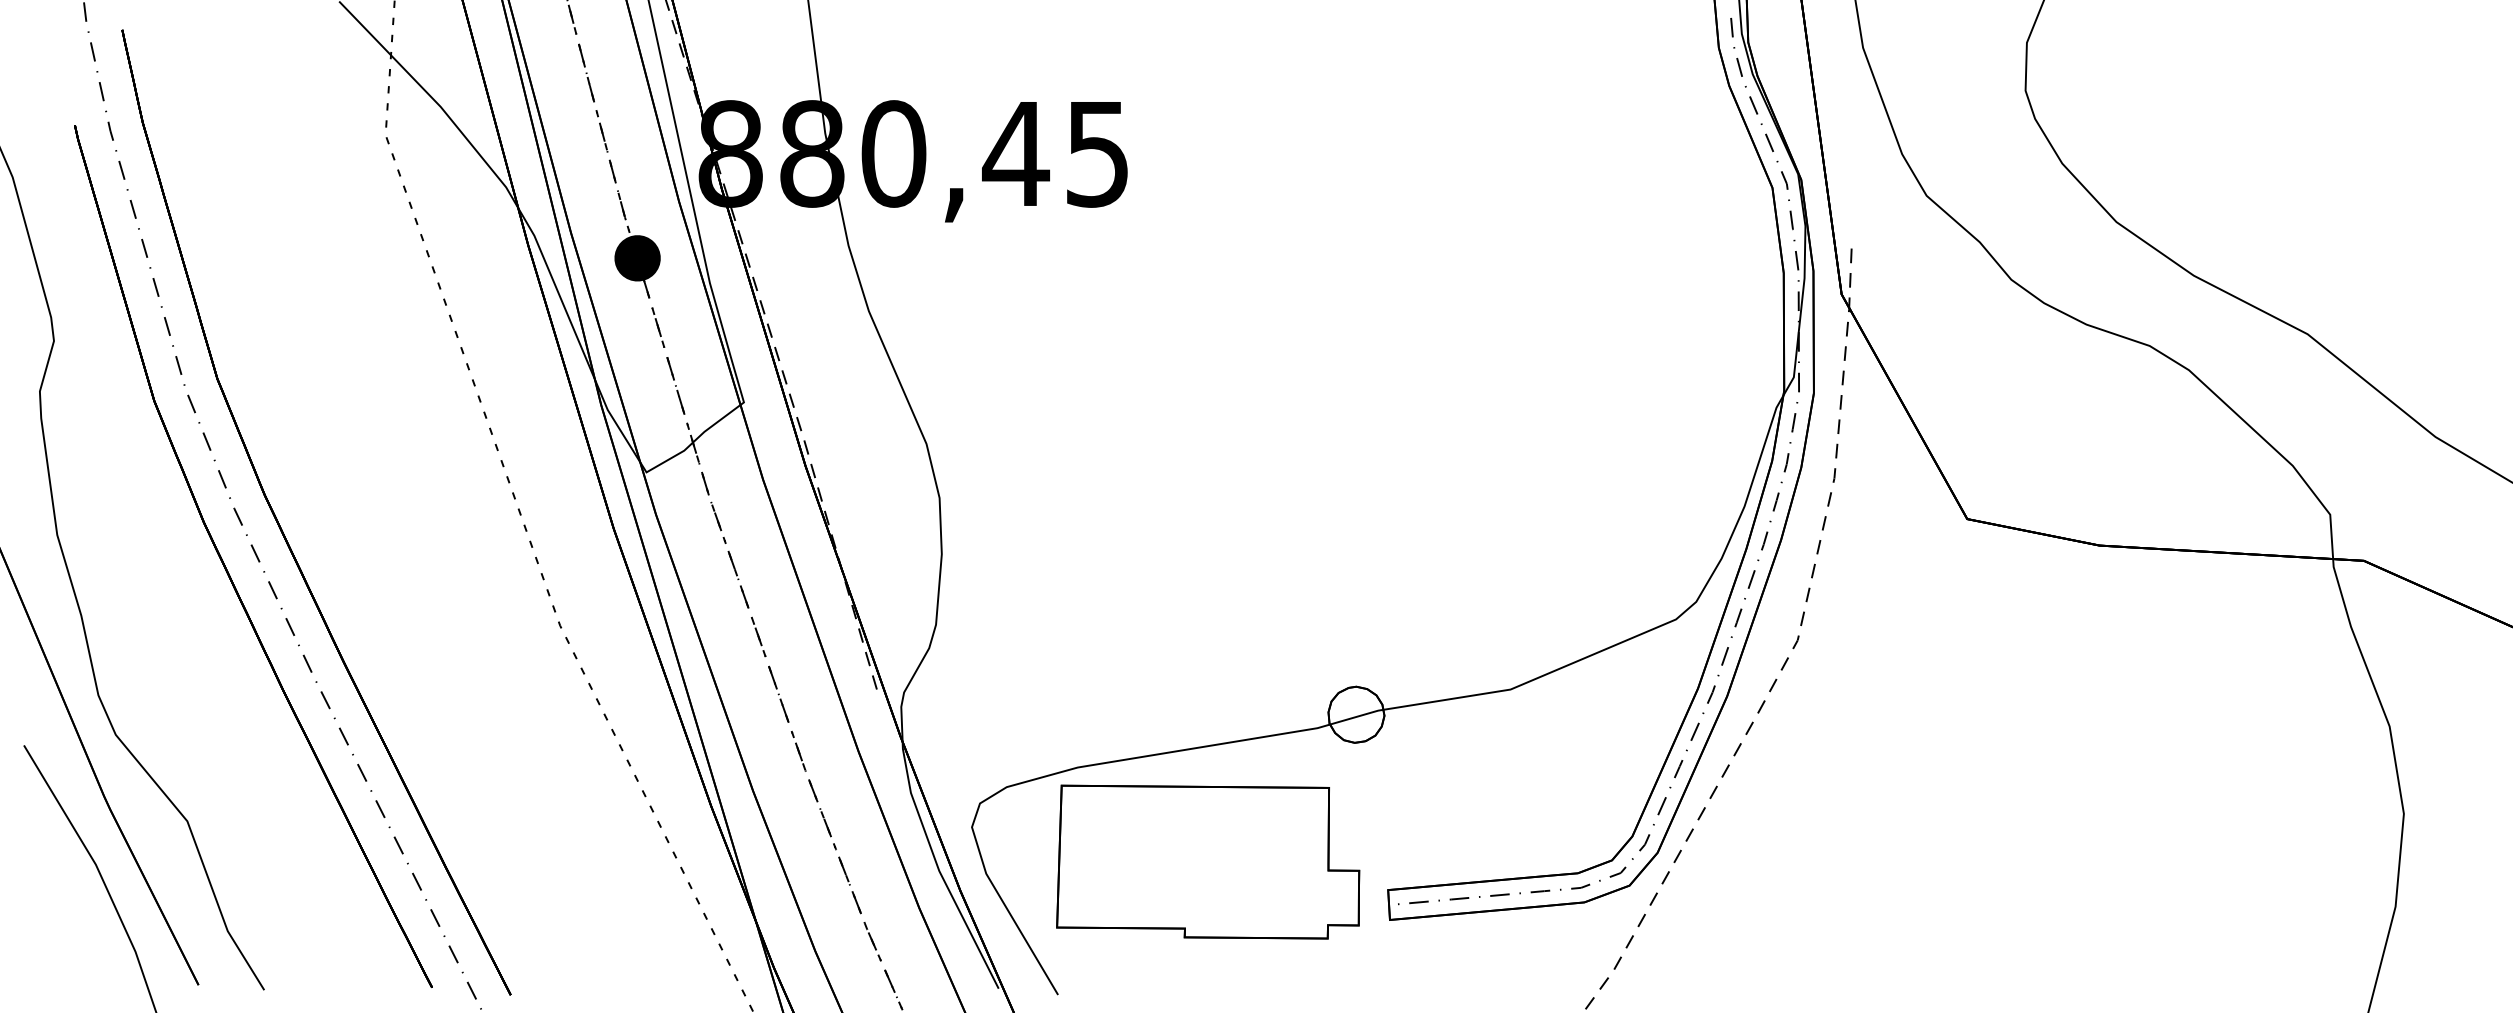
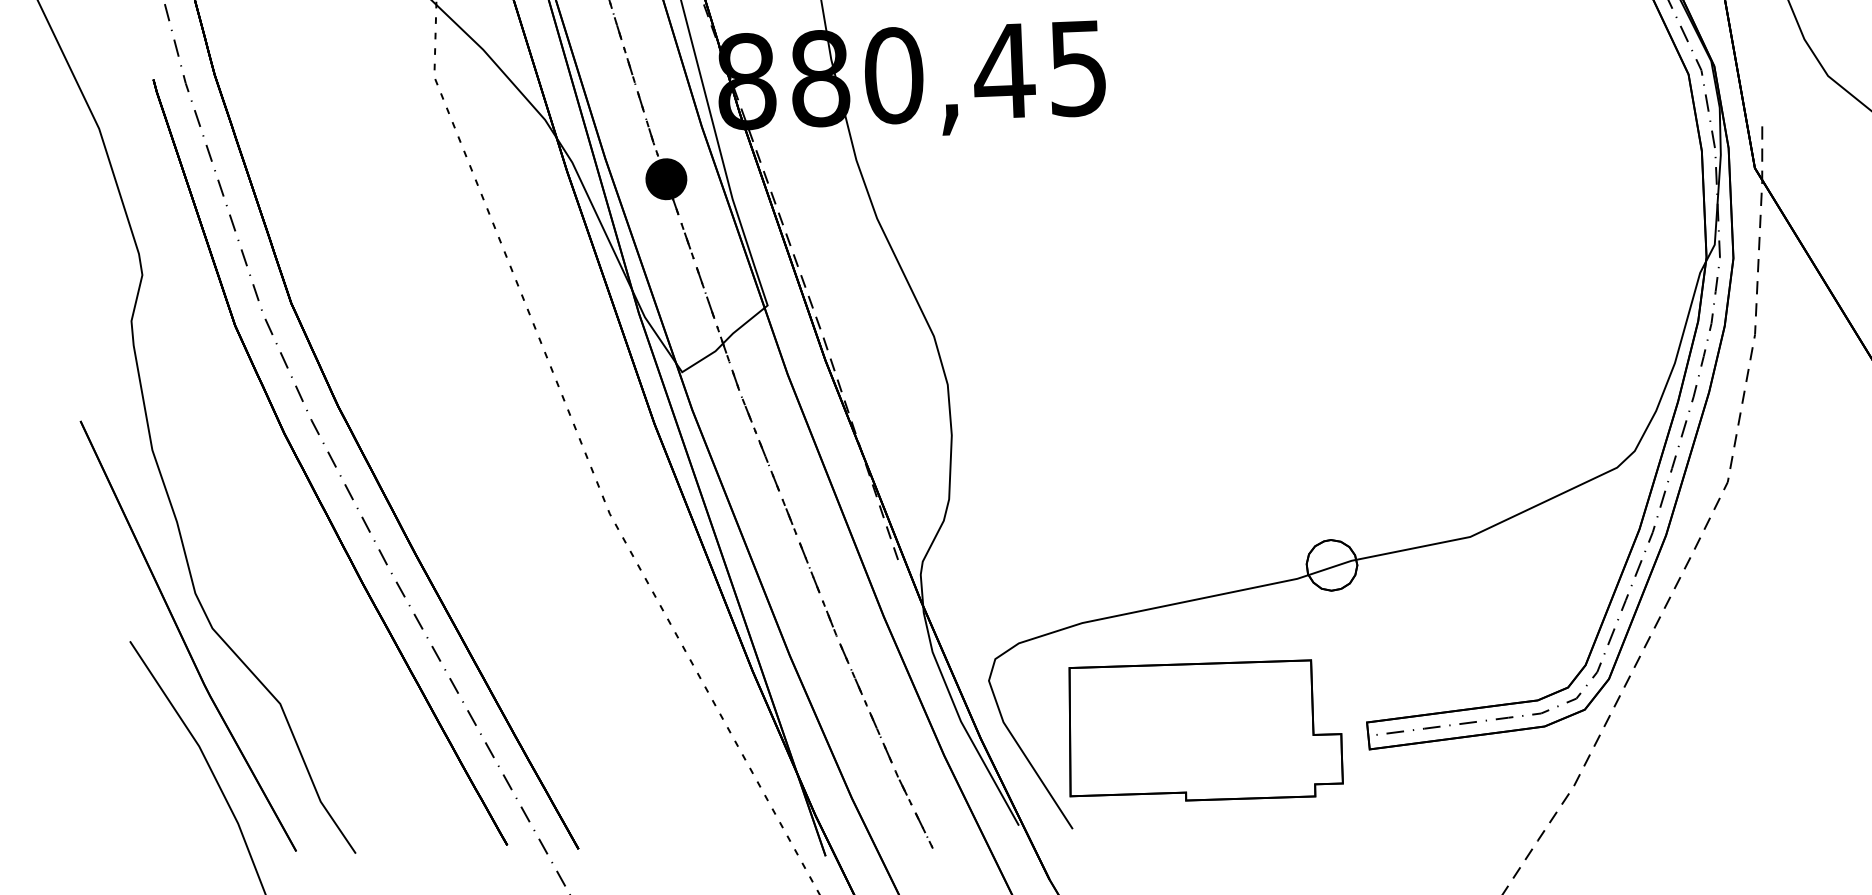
part: (1208, 861) -> (1204, 731), moved

